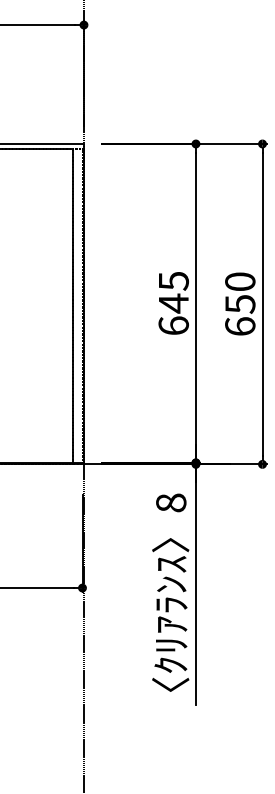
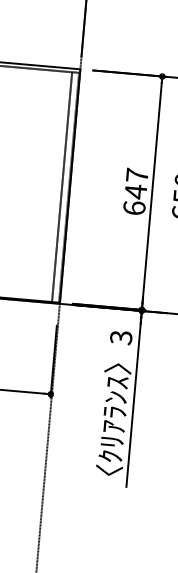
text: (173, 280) -> (137, 174), 645 -> 647
text: (171, 502) -> (121, 337), 8 -> 3

